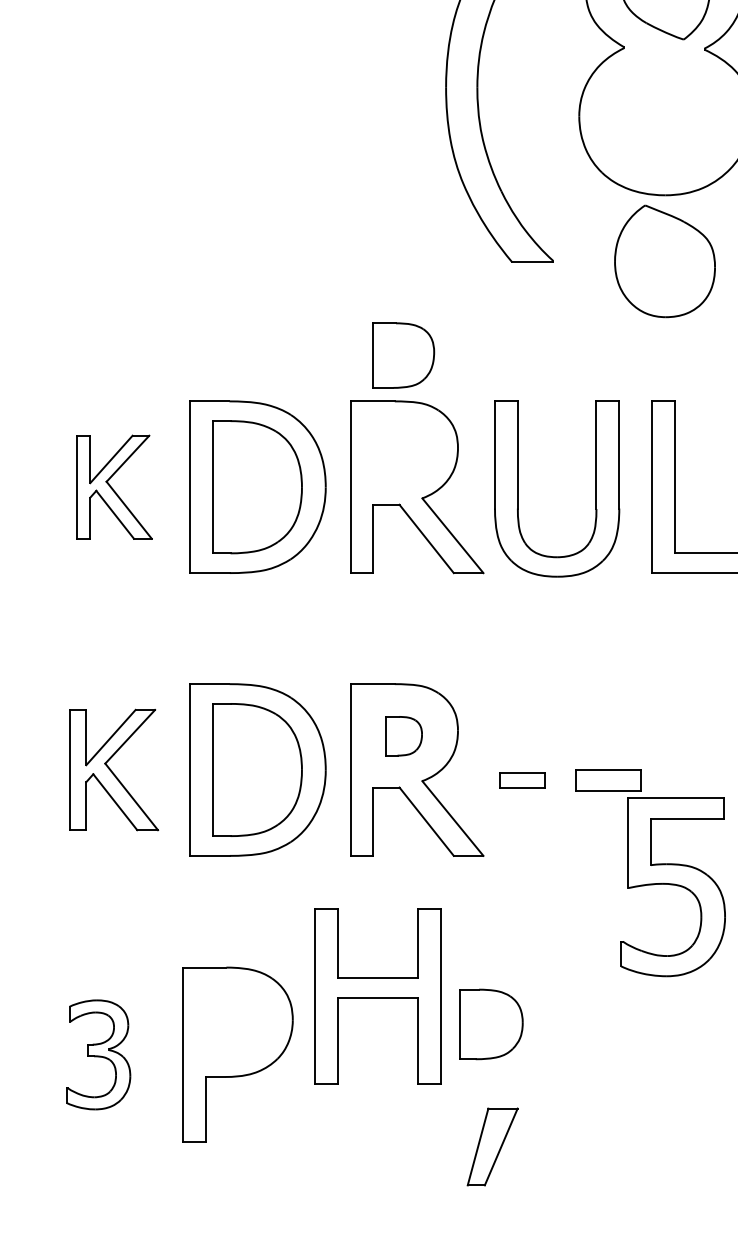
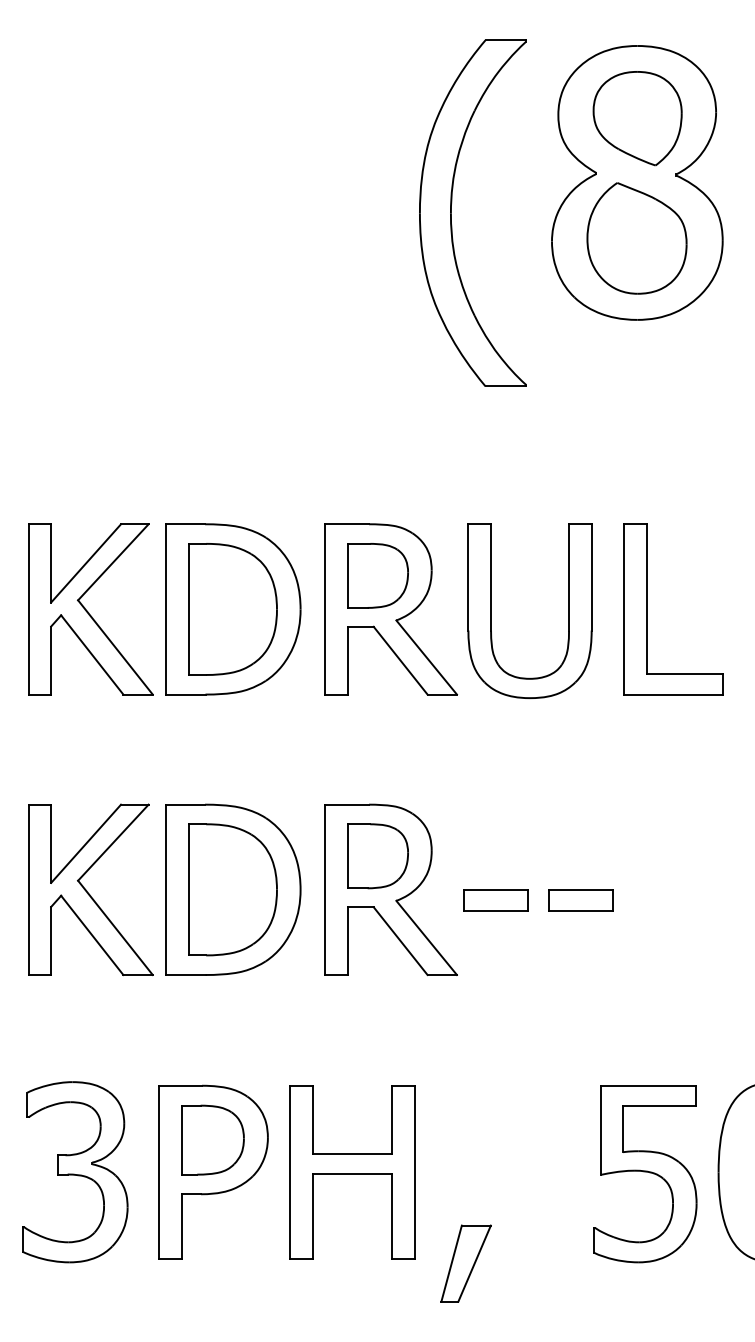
part: (664, 261) -> (636, 238), moved
part: (403, 355) -> (377, 575), moved
part: (113, 487) -> (90, 609), size x1.67
part: (403, 736) -> (377, 856), size x1.67
part: (113, 769) -> (90, 889), size x1.43
part: (522, 780) -> (495, 900), size x1.43
part: (673, 887) -> (645, 1174), moved
part: (378, 996) -> (352, 1172), moved
part: (491, 1023) -> (212, 1139), moved
part: (98, 1055) -> (75, 1172), size x1.67

